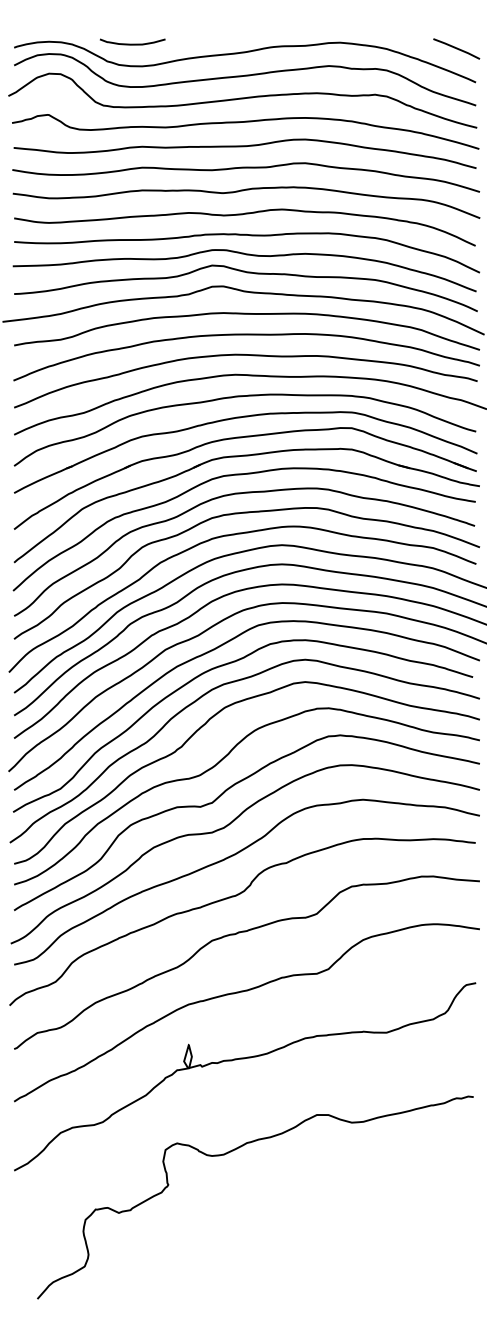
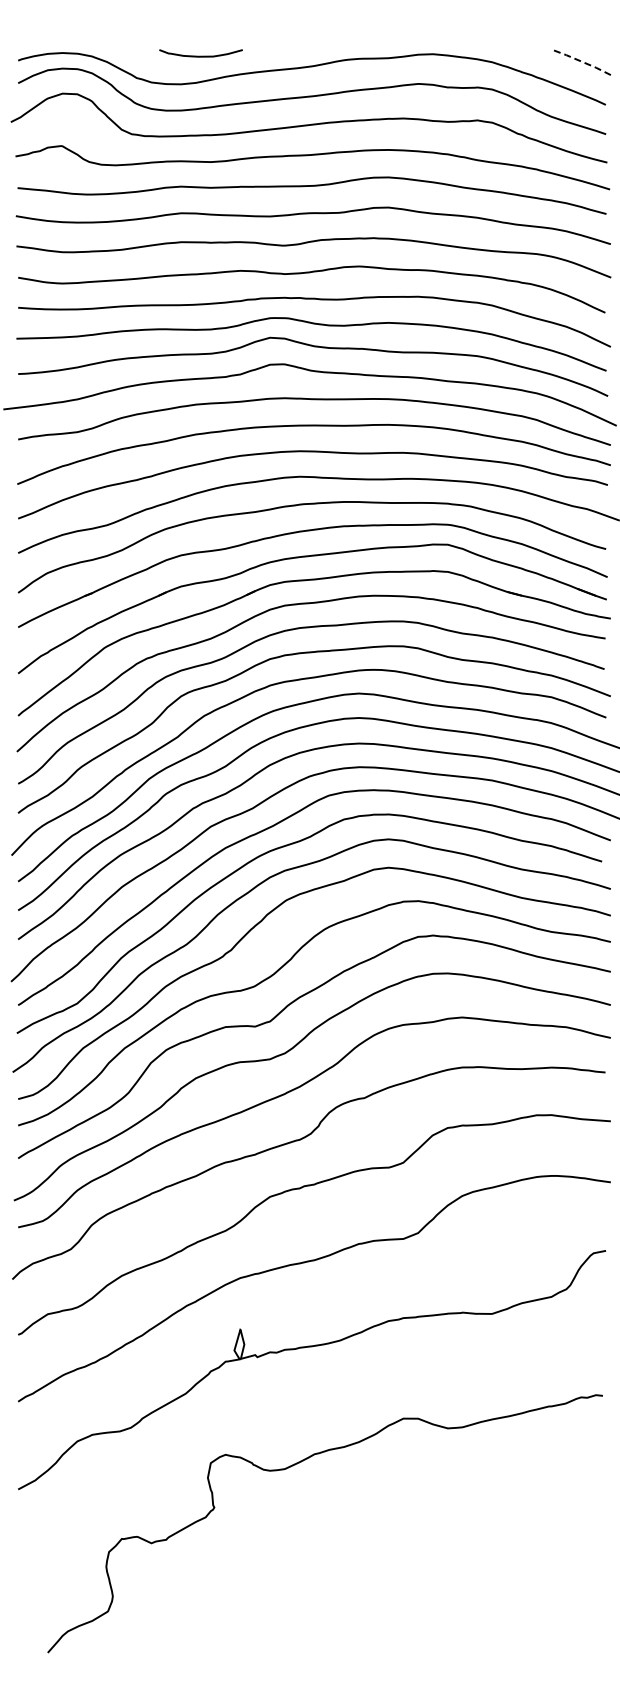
curve: (132, 43) -> (200, 55), moved
line: (456, 48) -> (581, 61), solid -> dashed

